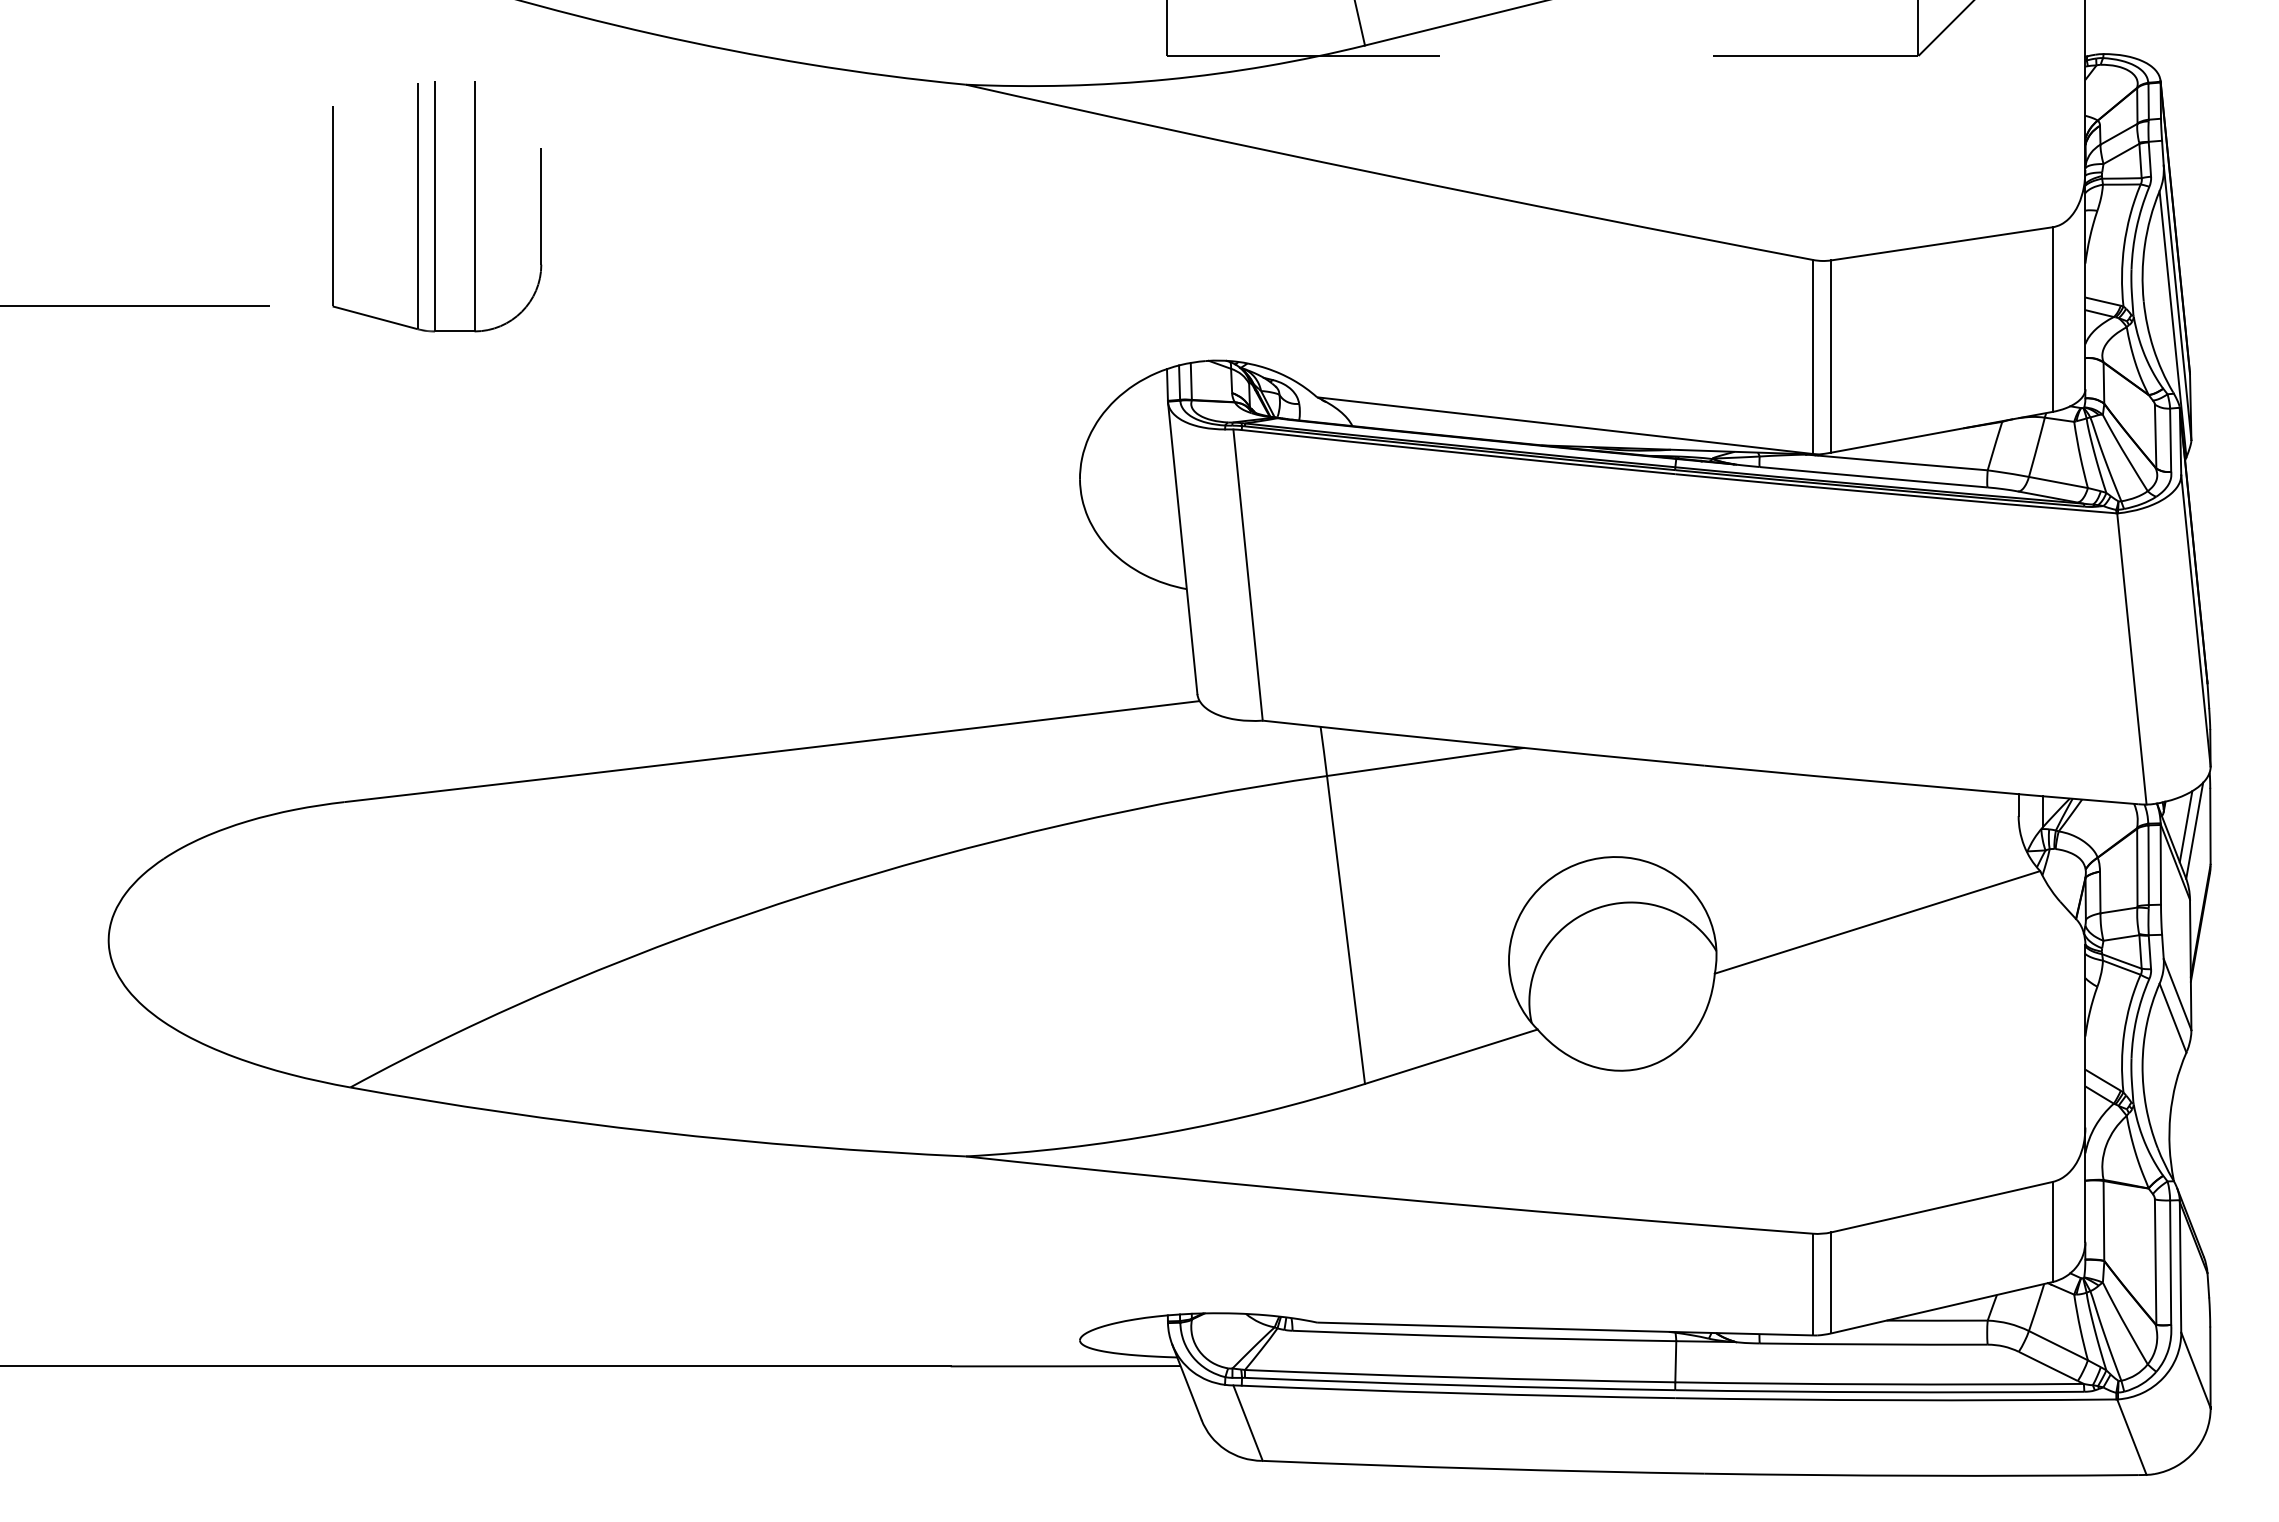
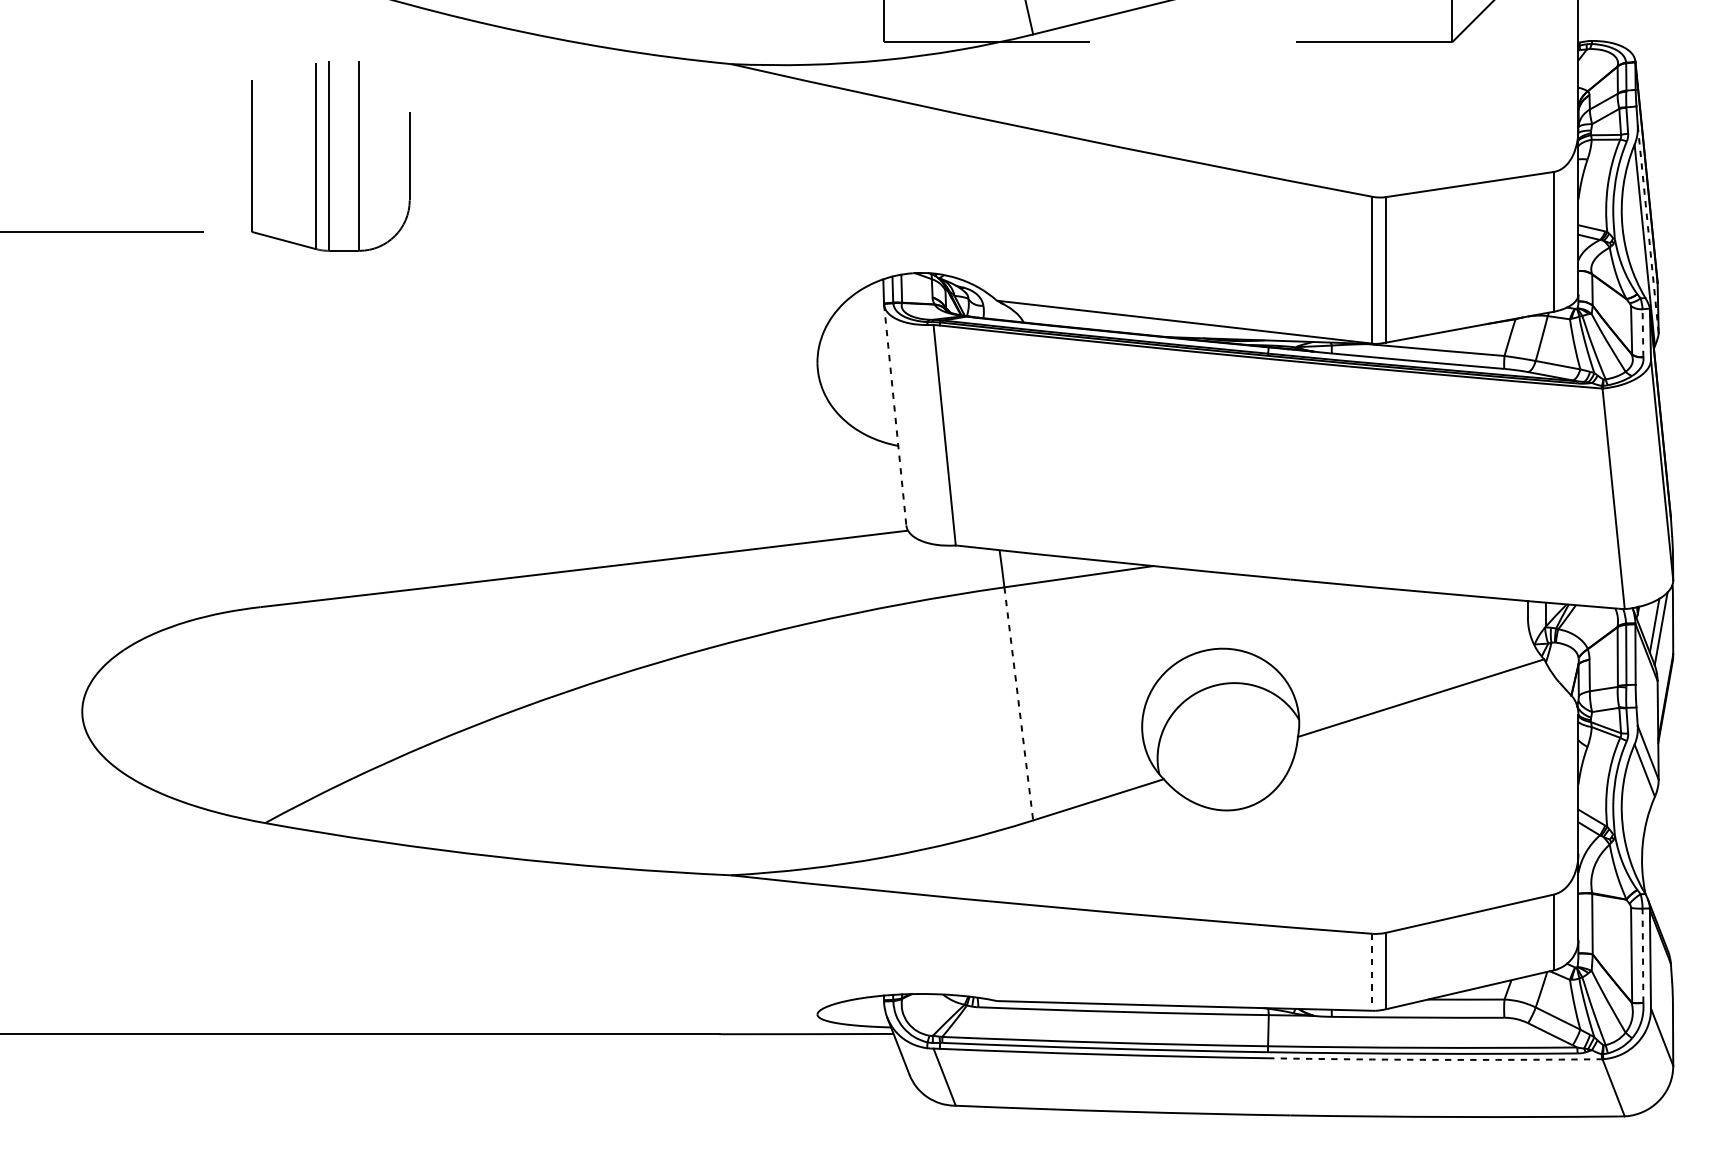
line: (2177, 302) -> (1648, 228), solid -> dashed
line: (2170, 440) -> (1642, 333), solid -> dashed
line: (1182, 548) -> (895, 415), solid -> dashed
line: (1346, 930) -> (1019, 704), solid -> dashed
line: (2170, 1262) -> (1642, 955), solid -> dashed
line: (1813, 1284) -> (1372, 972), solid -> dashed
arc: (1895, 1400) -> (1434, 1060), solid -> dashed

